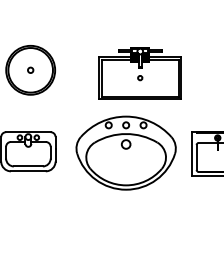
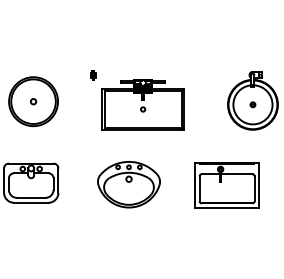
part: (90, 44) -> (93, 75), added
part: (125, 153) -> (128, 184), size x0.62

